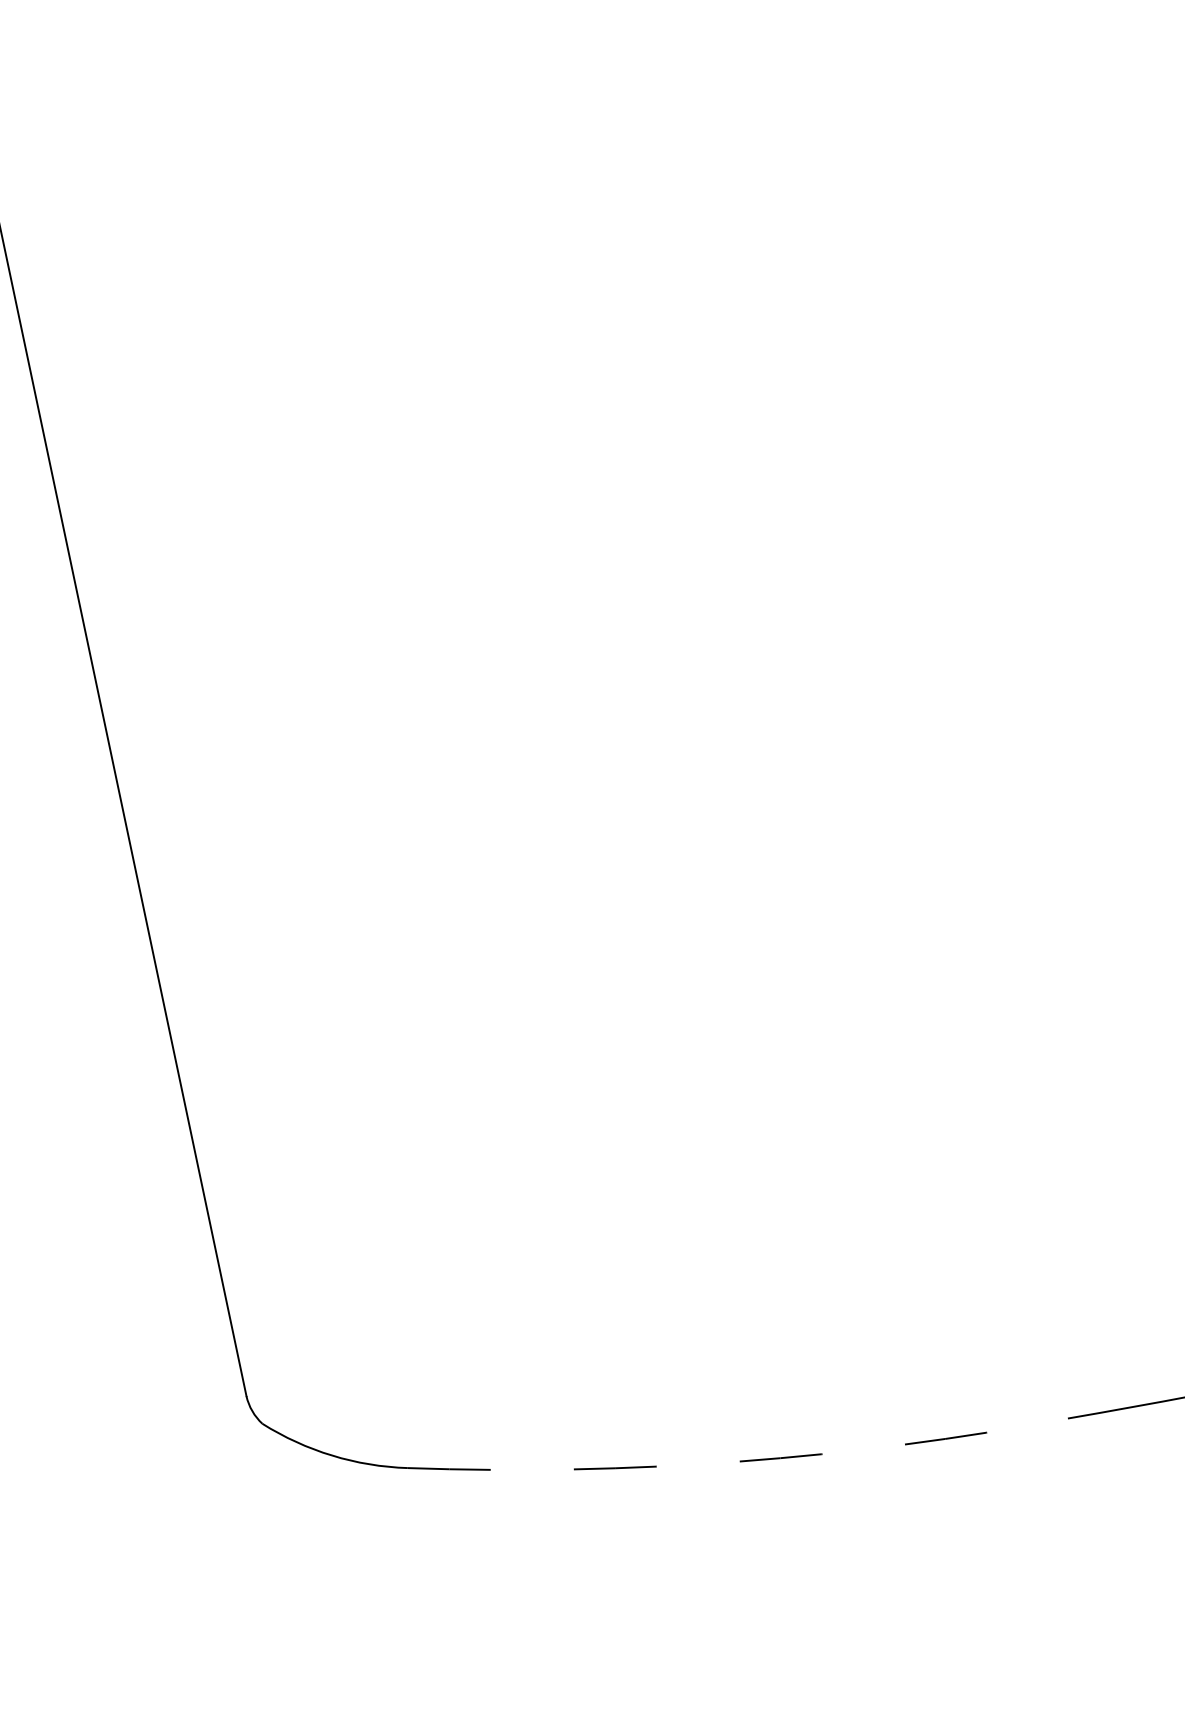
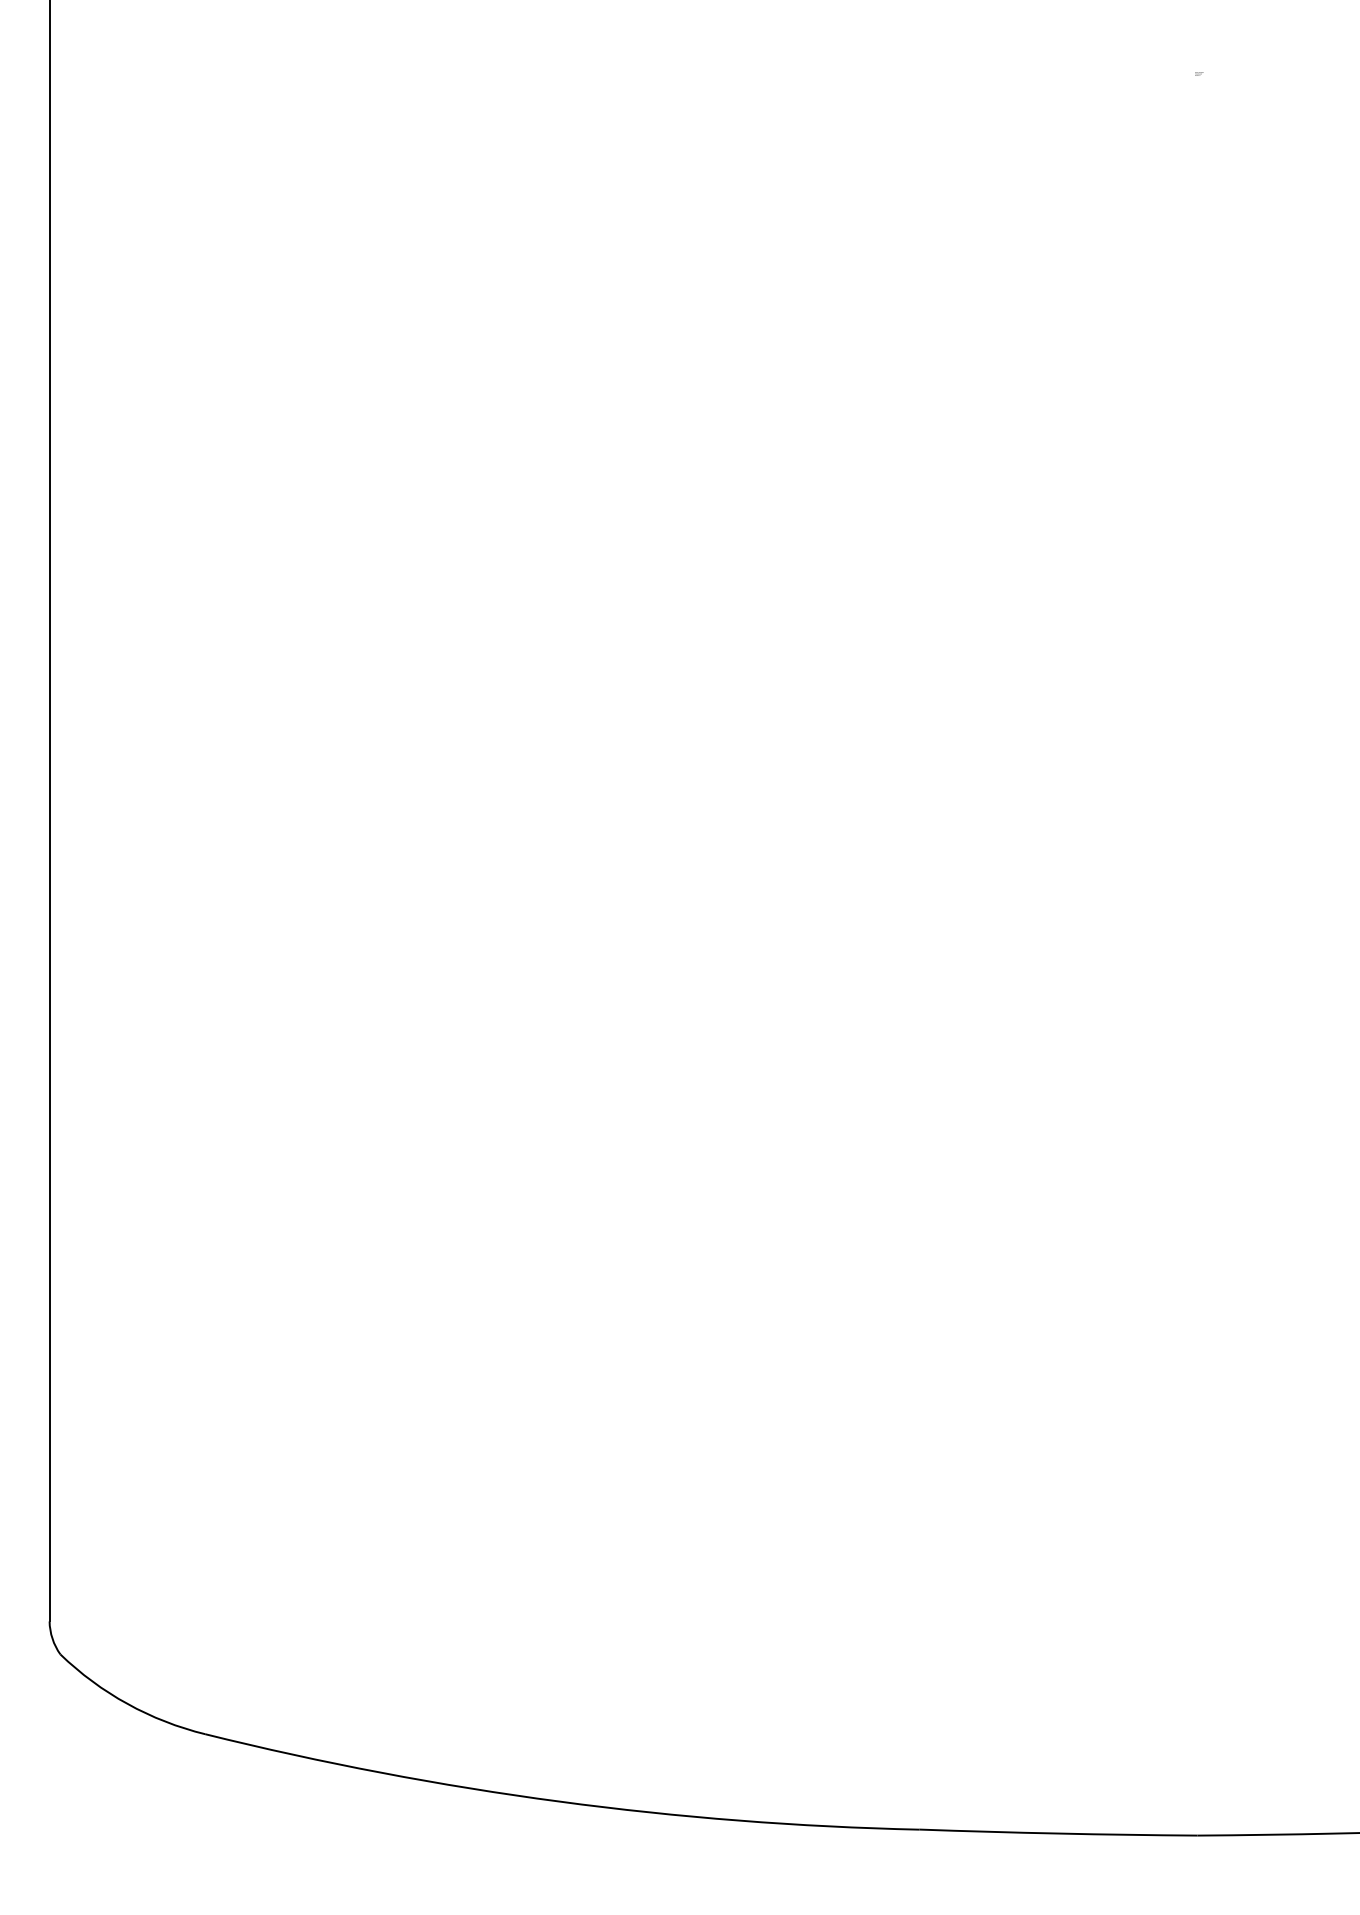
arc: (739, 1461) -> (559, 1801), dashed -> solid

